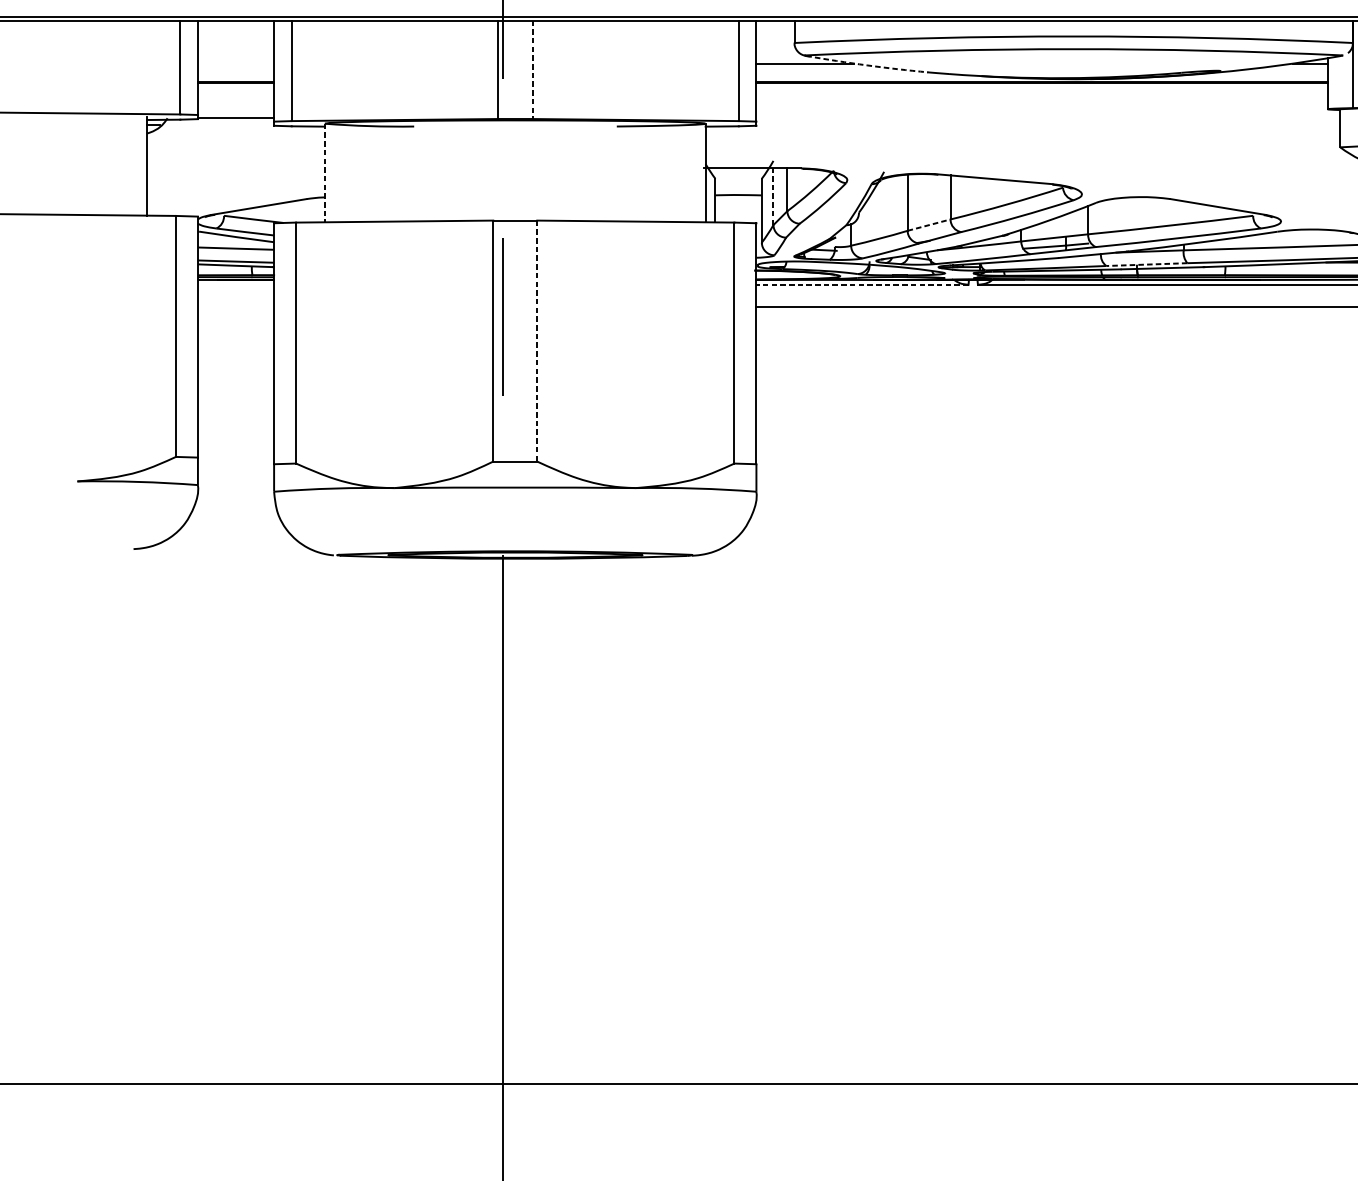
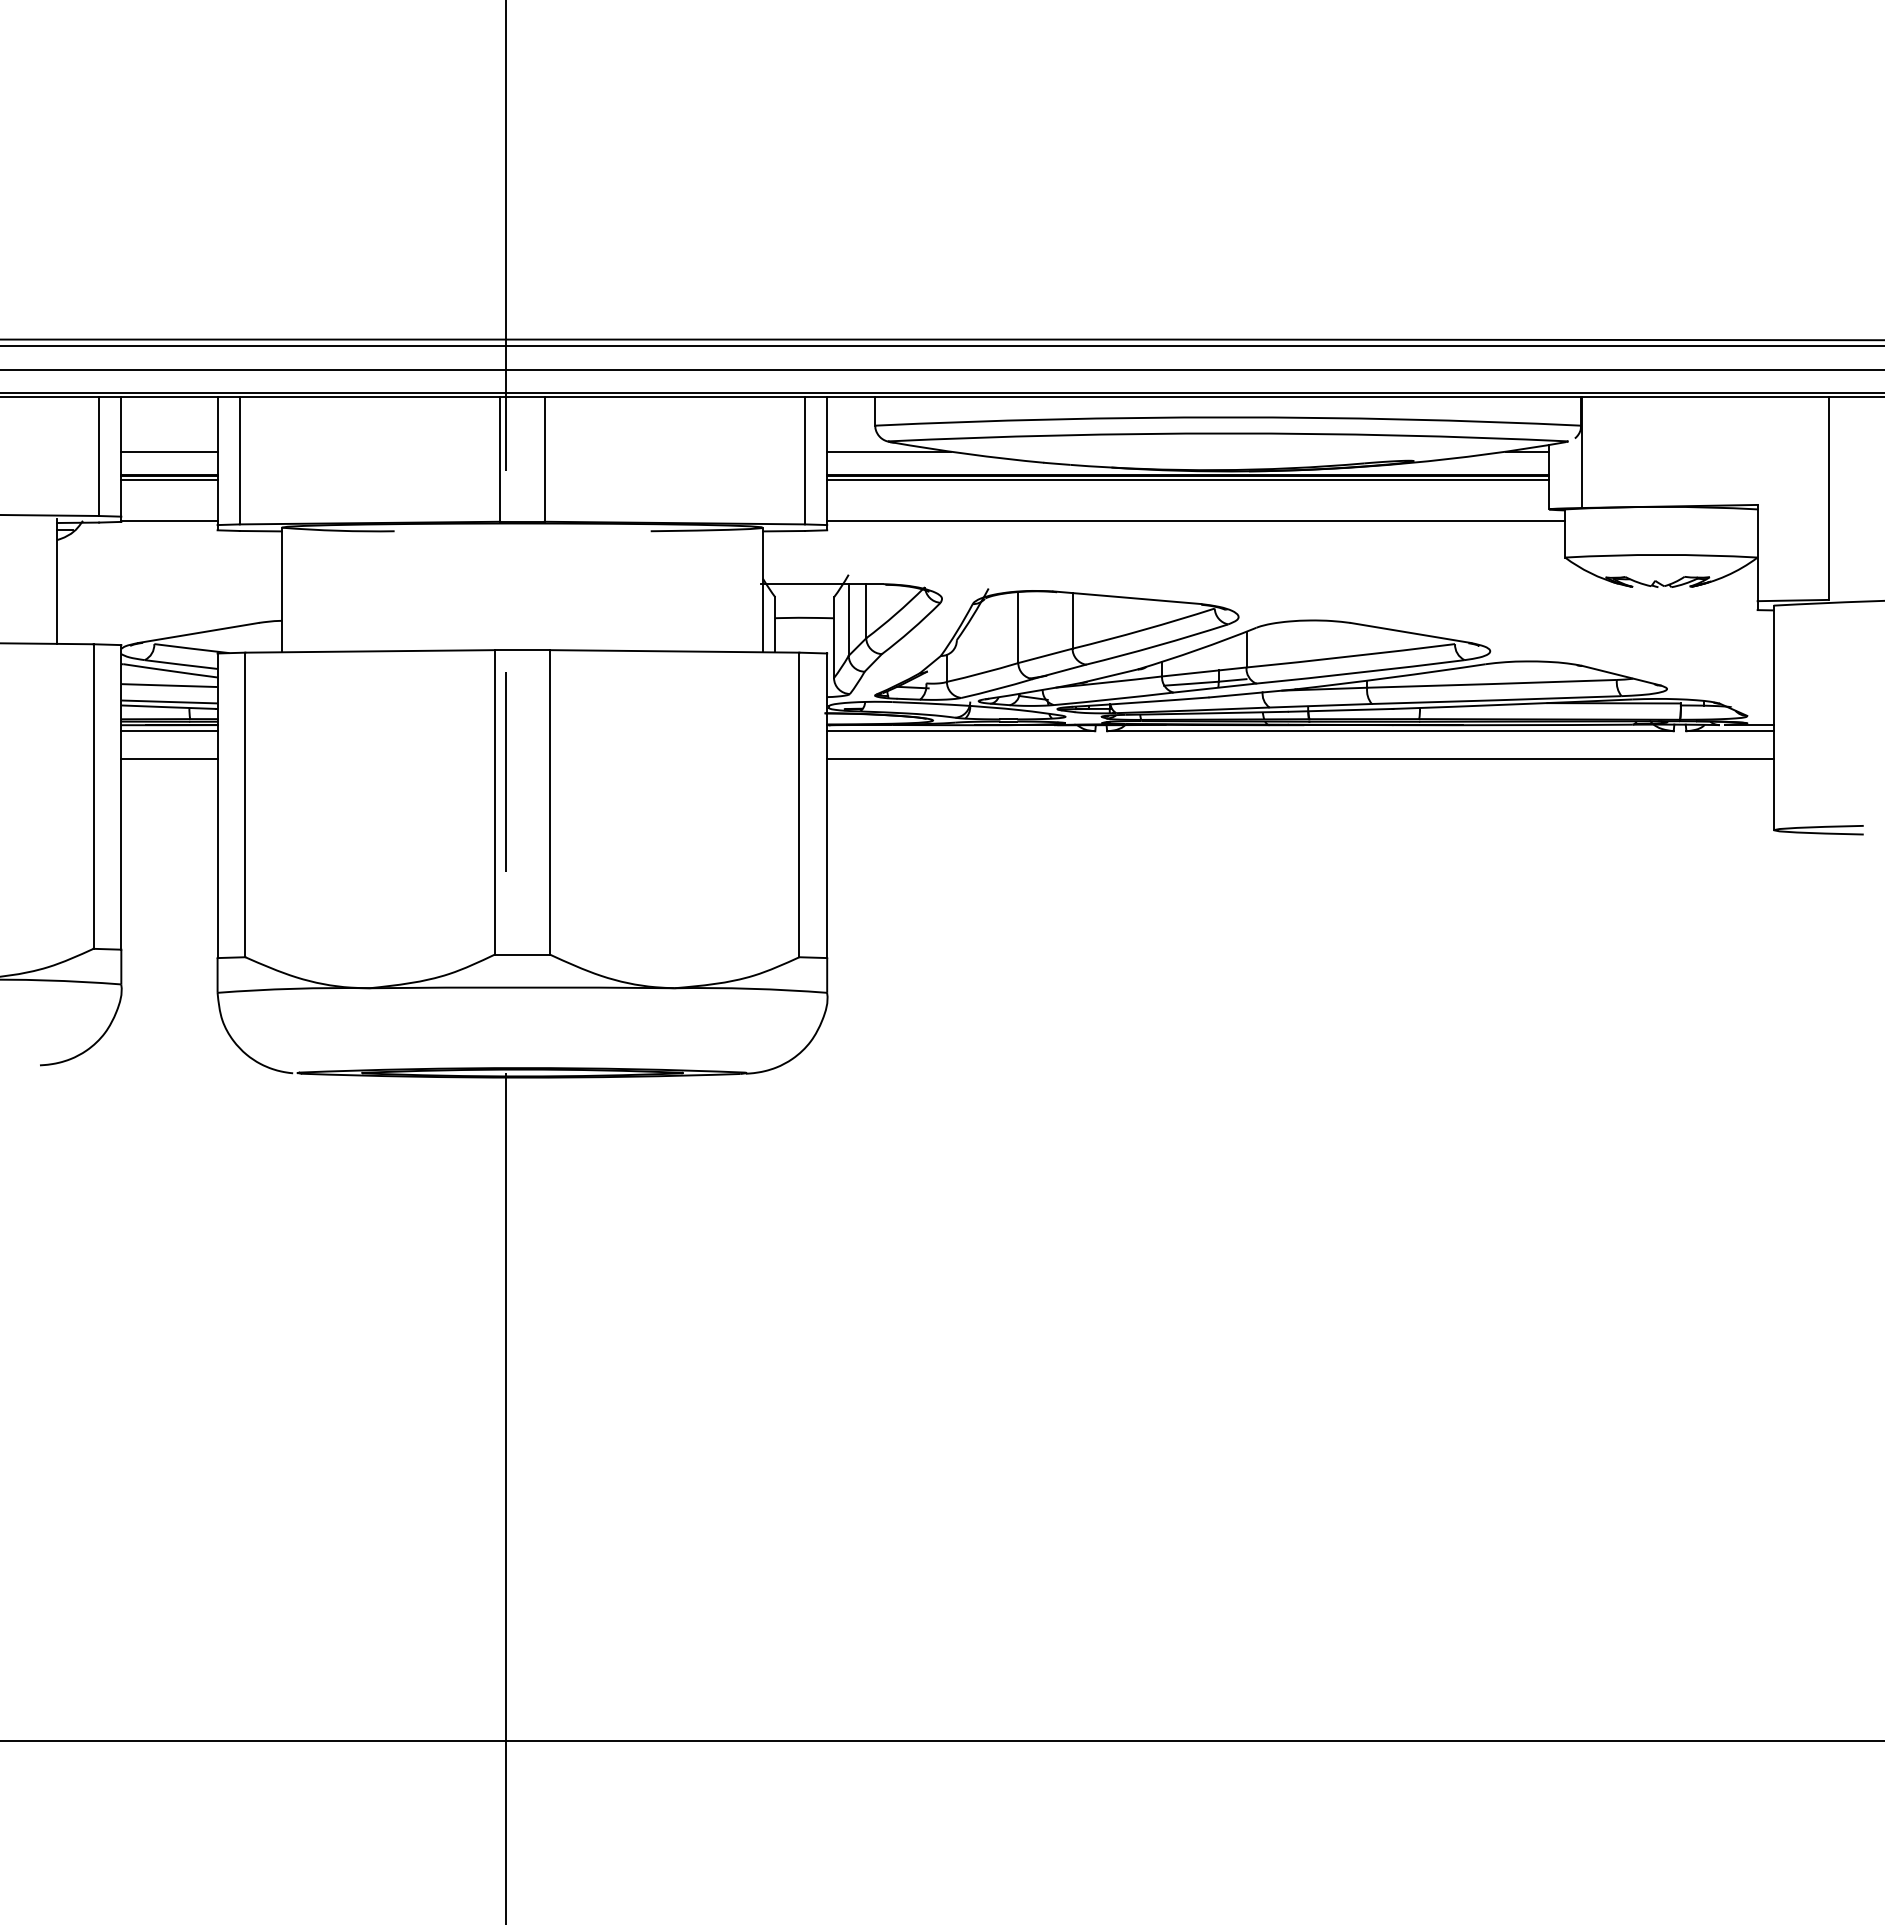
line: (236, 63) -> (169, 451), added
arc: (867, 65) -> (967, 453), dashed -> solid
line: (532, 70) -> (544, 460), dashed -> solid
line: (236, 86) -> (169, 480), added
line: (1042, 86) -> (1188, 480), added
line: (1048, 118) -> (1196, 520), added
line: (324, 173) -> (281, 590), dashed -> solid
line: (773, 196) -> (848, 619), dashed -> solid
line: (929, 224) -> (1045, 655), dashed -> solid
line: (1146, 264) -> (1320, 705), dashed -> solid
line: (236, 284) -> (169, 731), added
line: (861, 284) -> (960, 731), dashed -> solid
line: (236, 307) -> (169, 759), added
line: (537, 341) -> (550, 802), dashed -> solid

